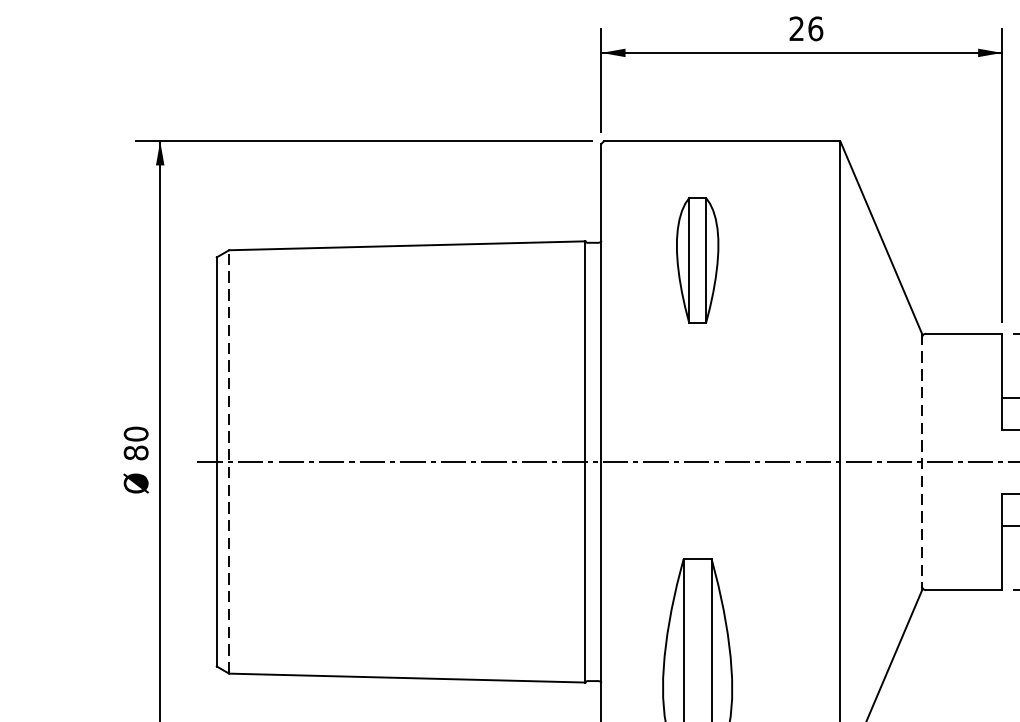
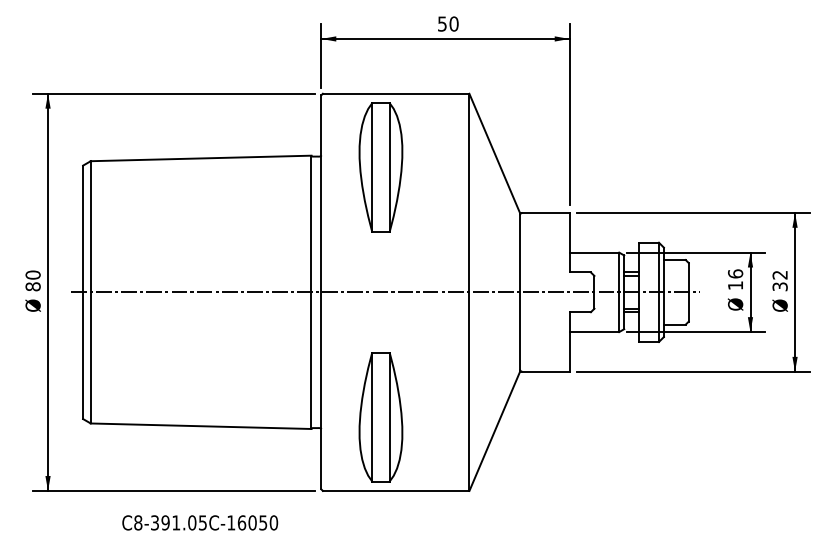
text: (806, 27) -> (448, 23), 26 -> 50
part: (696, 260) -> (380, 167), size x1.67
line: (228, 460) -> (90, 291), dashed -> solid
line: (921, 462) -> (519, 292), dashed -> solid

